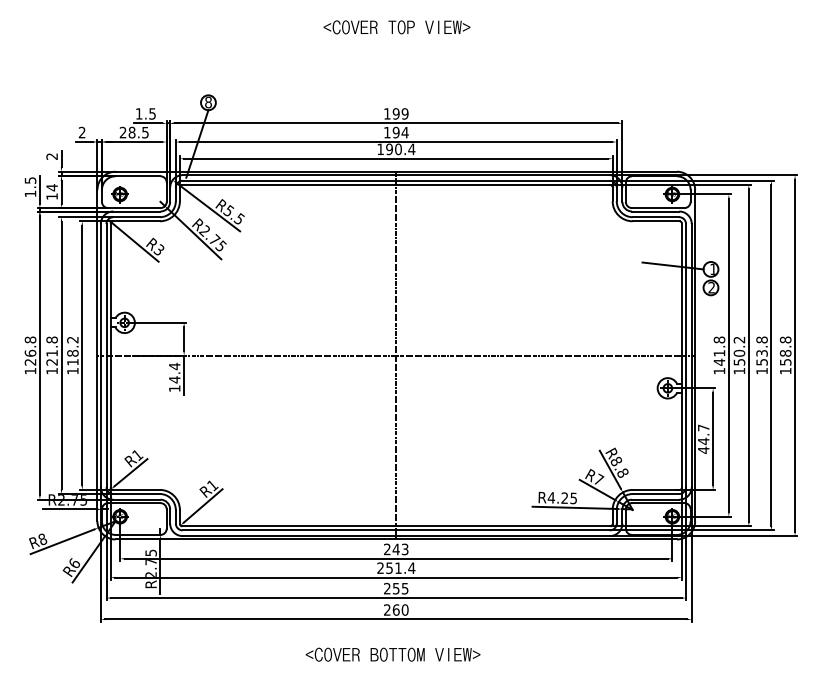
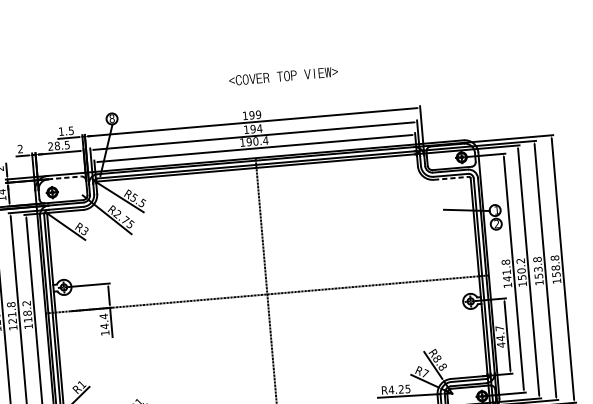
text: (396, 27) -> (283, 76), moved
line: (138, 176) -> (64, 178), solid -> dashed
line: (656, 221) -> (451, 178), solid -> dashed

